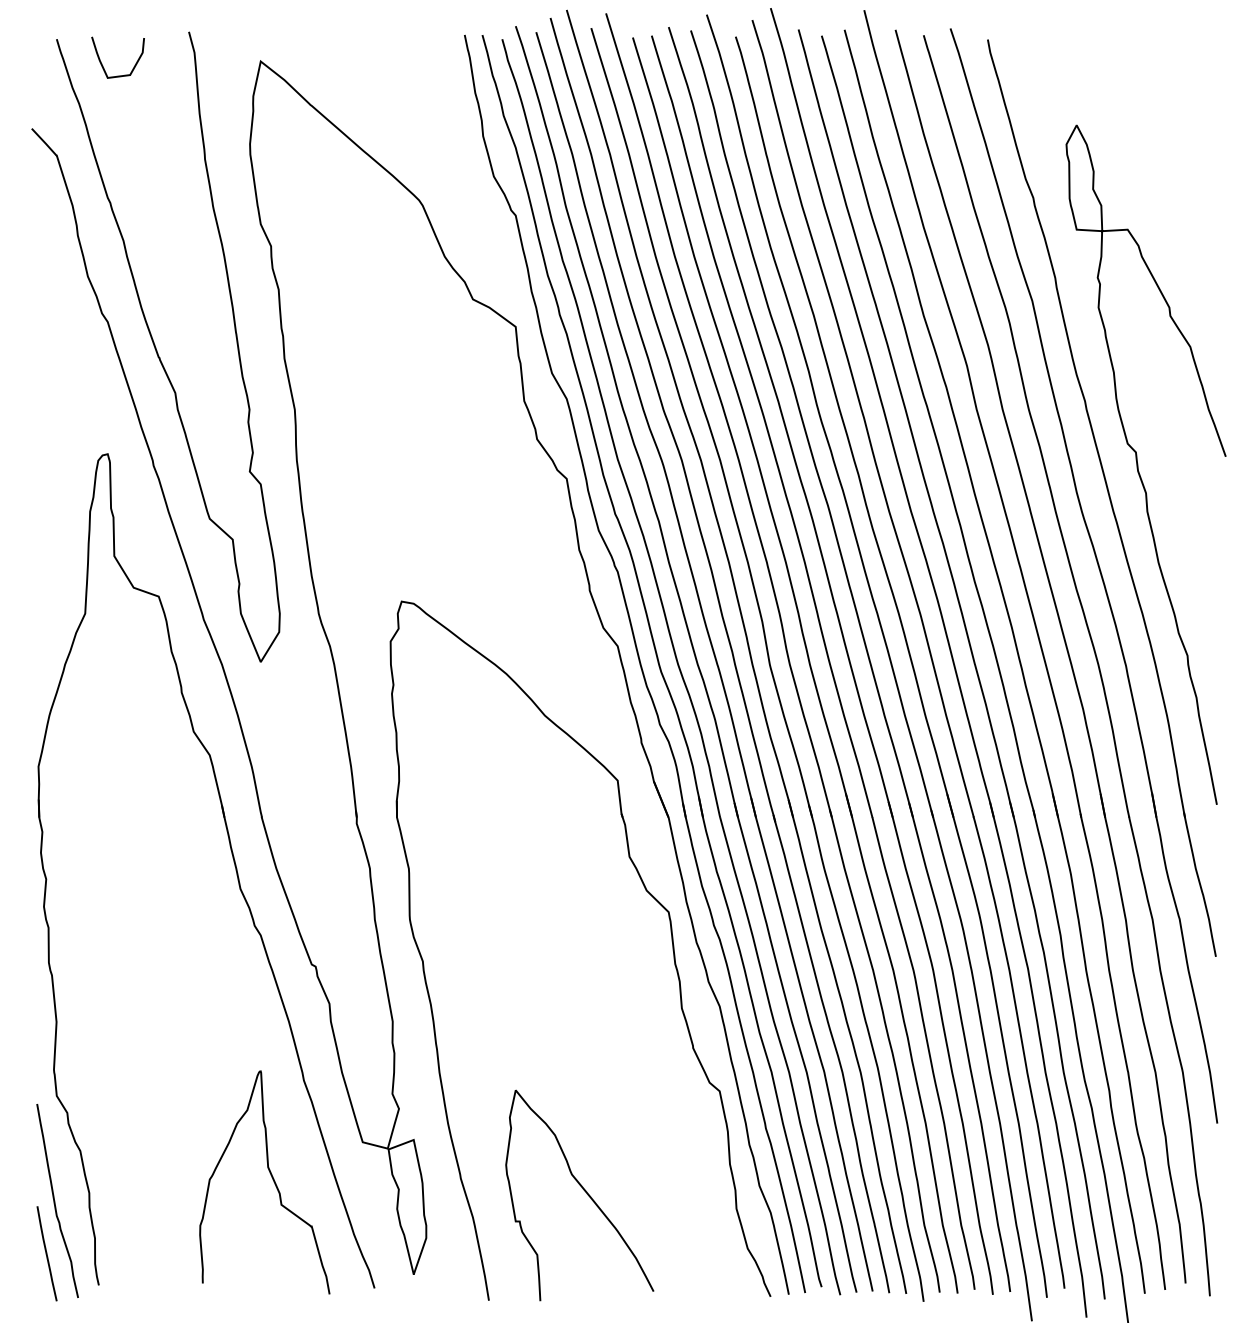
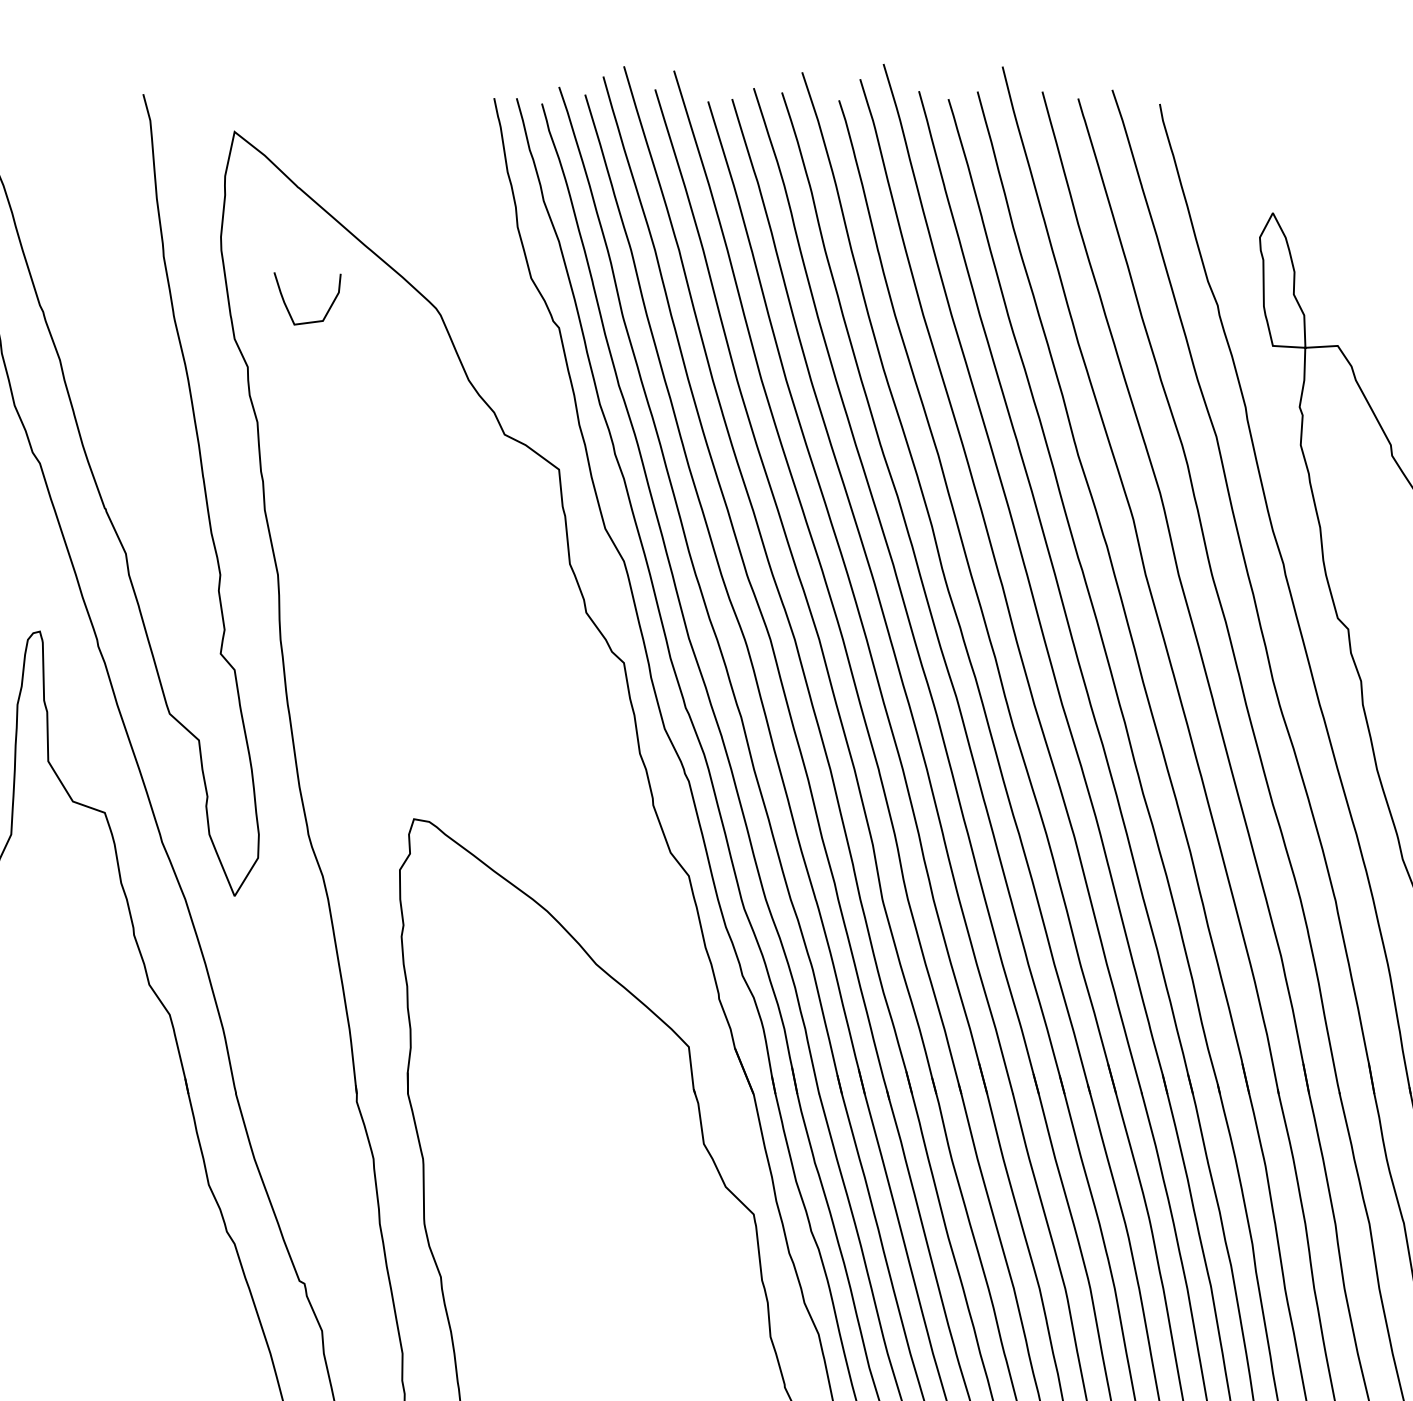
curve: (103, 65) -> (289, 308), moved

